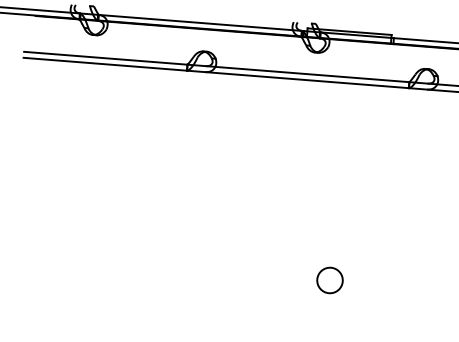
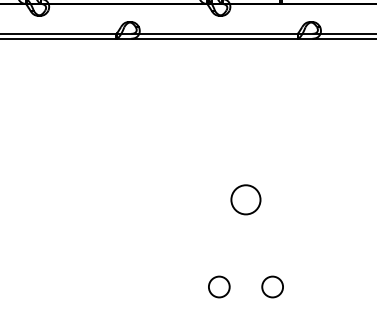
circle: (329, 279) -> (245, 199), size x1.4

